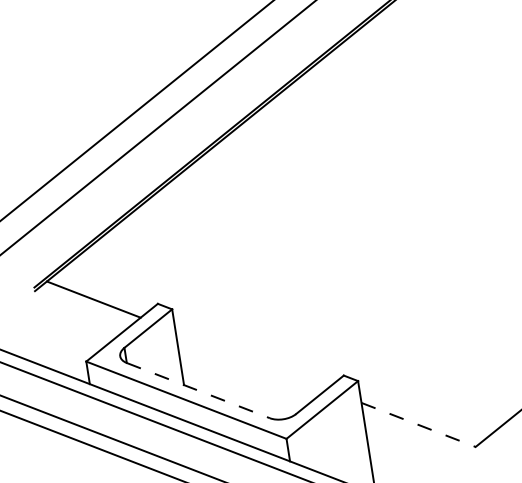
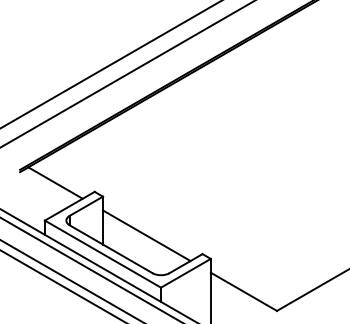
line: (250, 360) -> (146, 235), added
line: (198, 390) -> (111, 249), dashed -> solid
line: (419, 425) -> (244, 292), dashed -> solid

